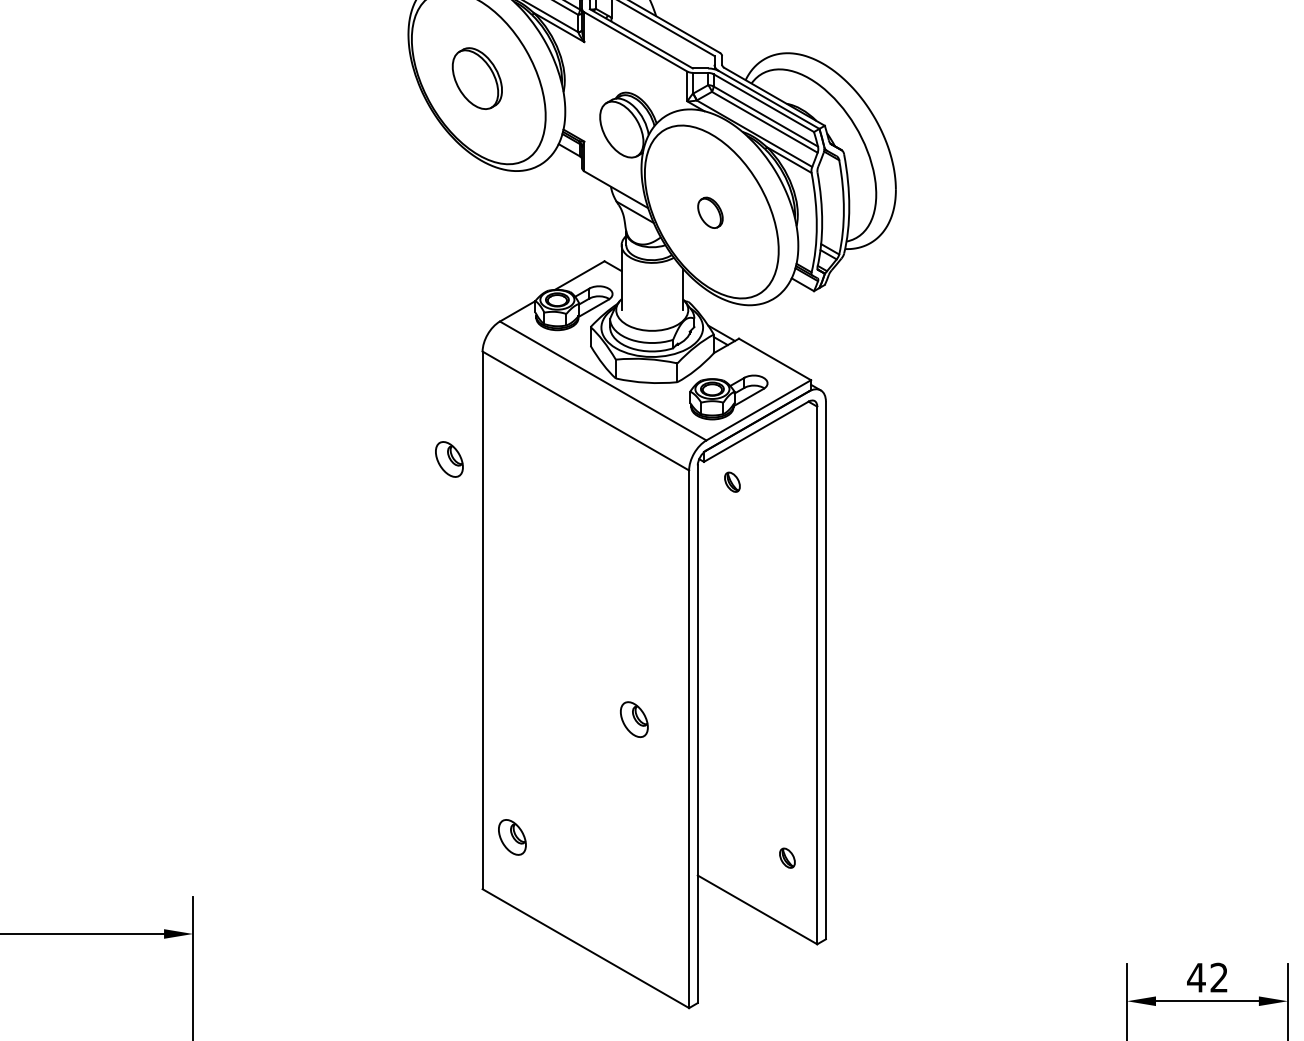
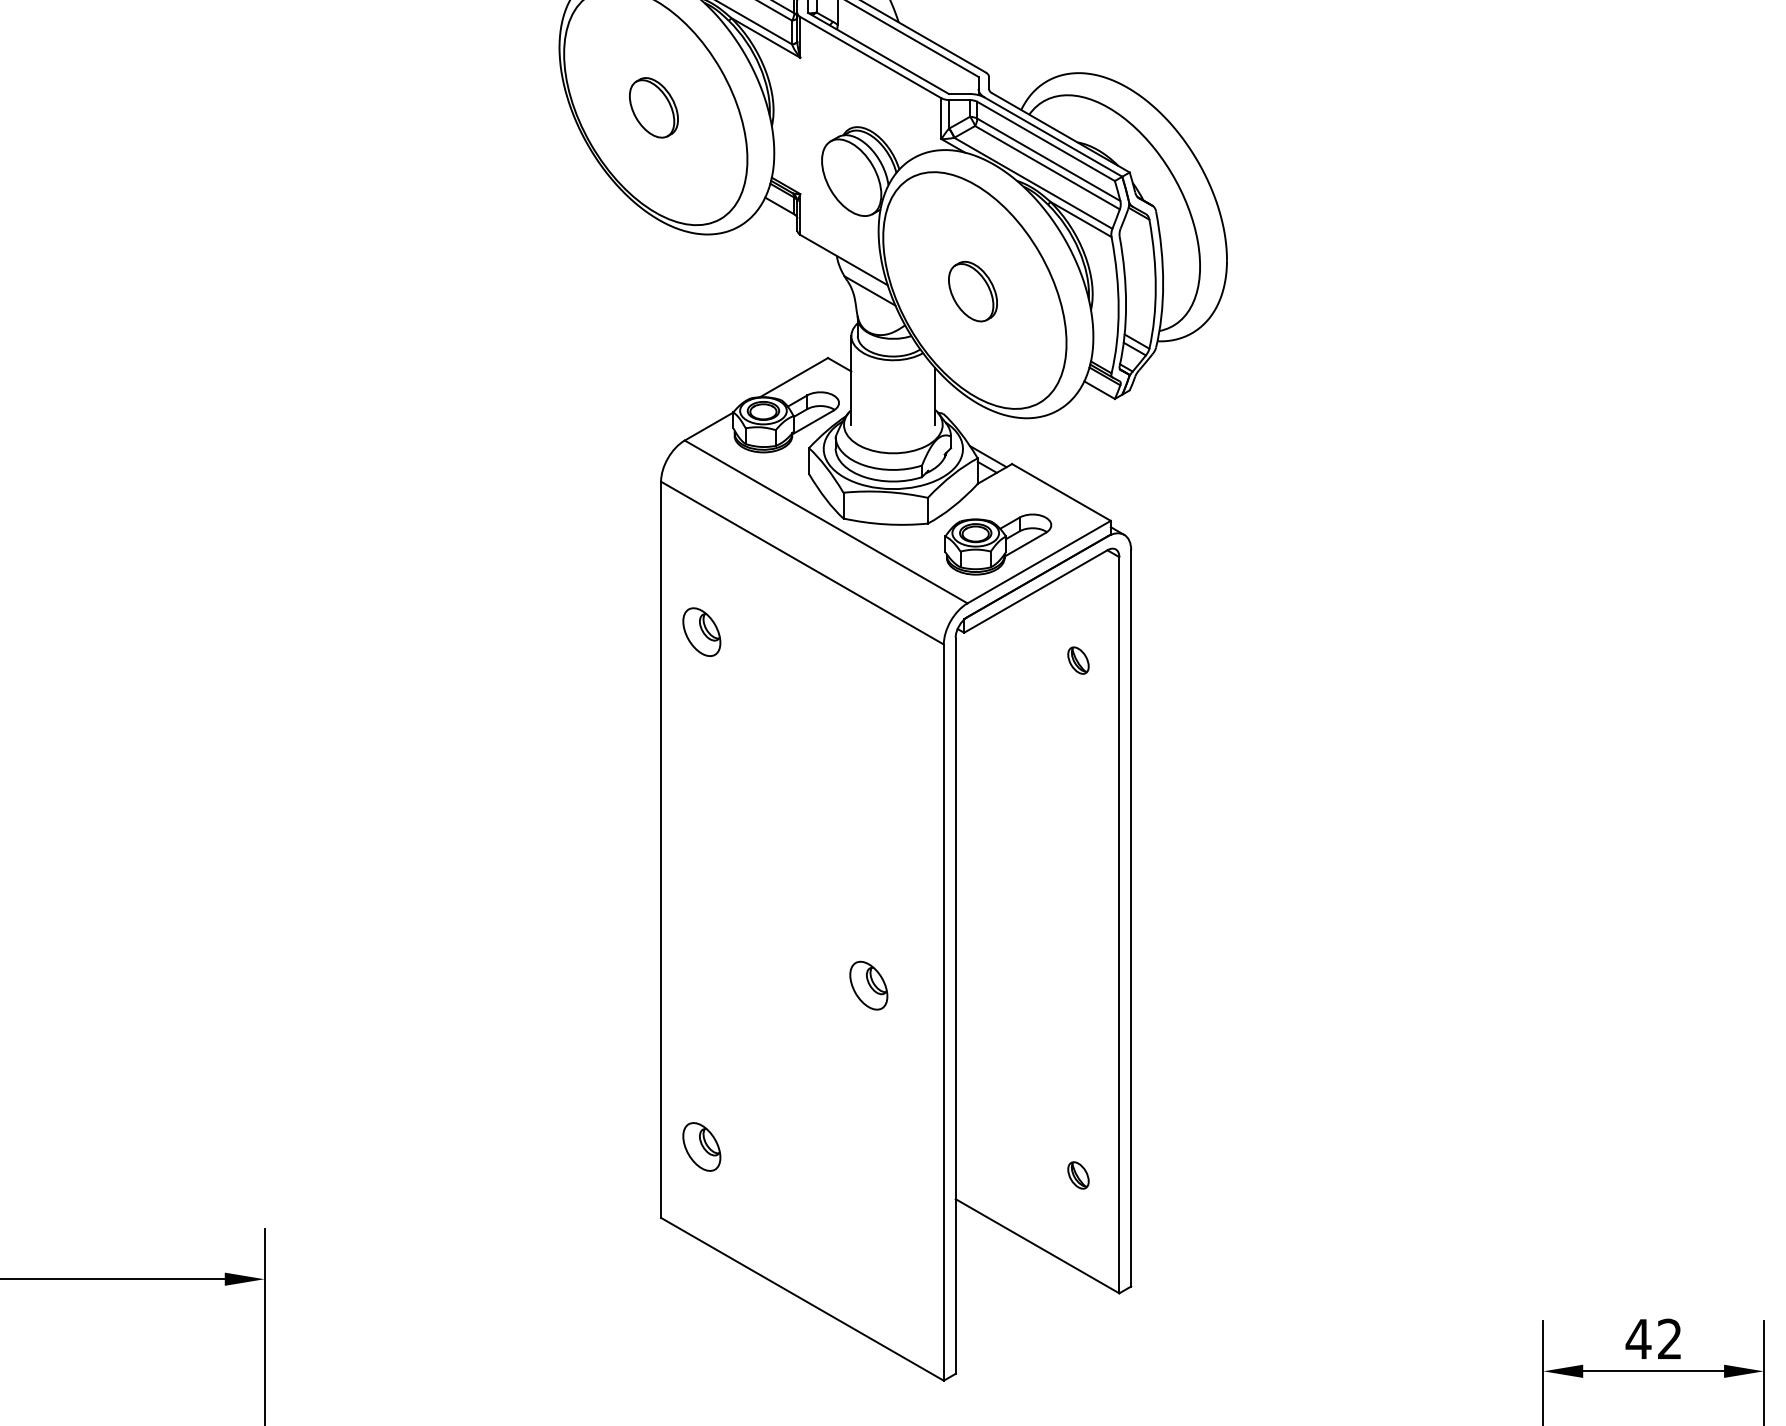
part: (477, 78) -> (654, 107), size x0.71
part: (710, 212) -> (973, 291), size x1.43
part: (449, 459) -> (701, 632), moved
part: (732, 481) -> (1078, 659), moved

